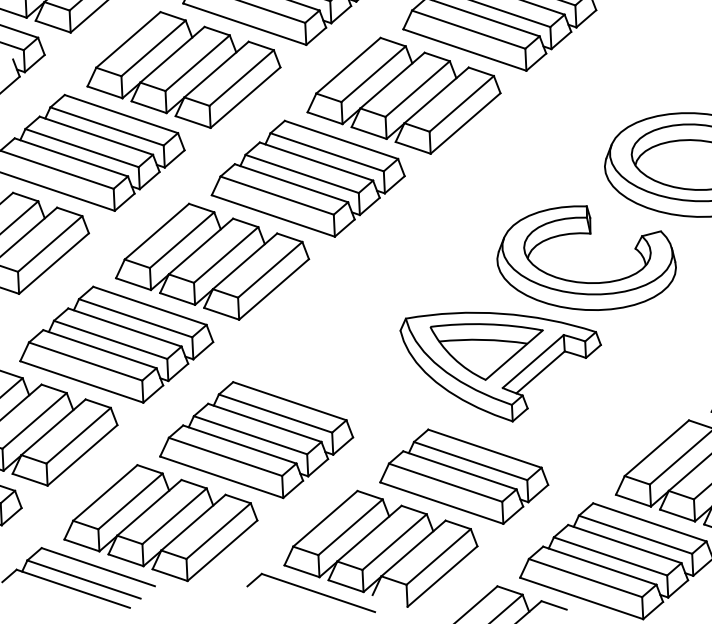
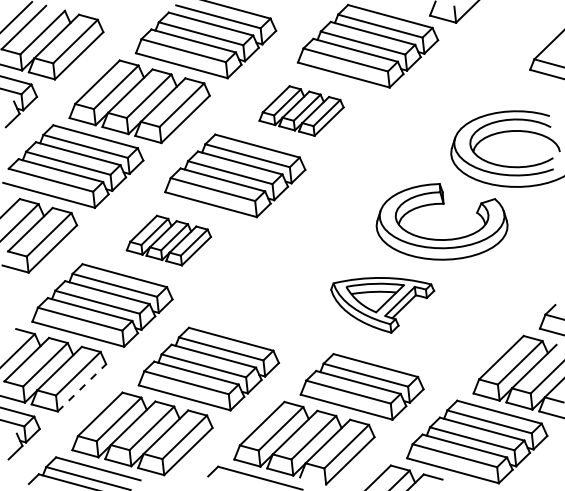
part: (404, 94) -> (301, 110), size x0.6
part: (212, 261) -> (168, 240), size x0.6
part: (498, 367) -> (382, 305), size x0.7
line: (81, 454) -> (81, 387), solid -> dashed

